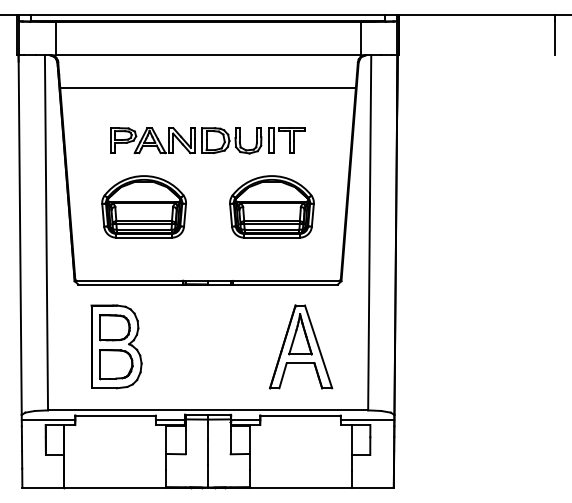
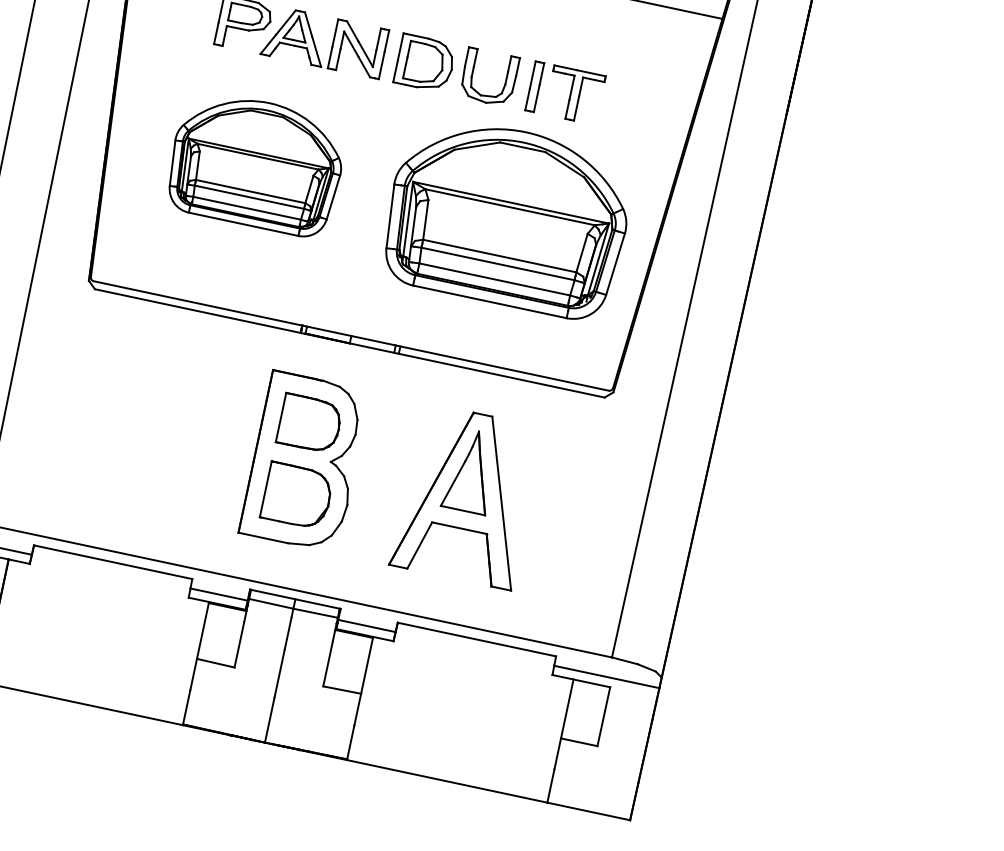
part: (271, 206) -> (507, 216), size x1.4
part: (116, 346) -> (305, 460), moved
part: (301, 346) -> (468, 495), moved

